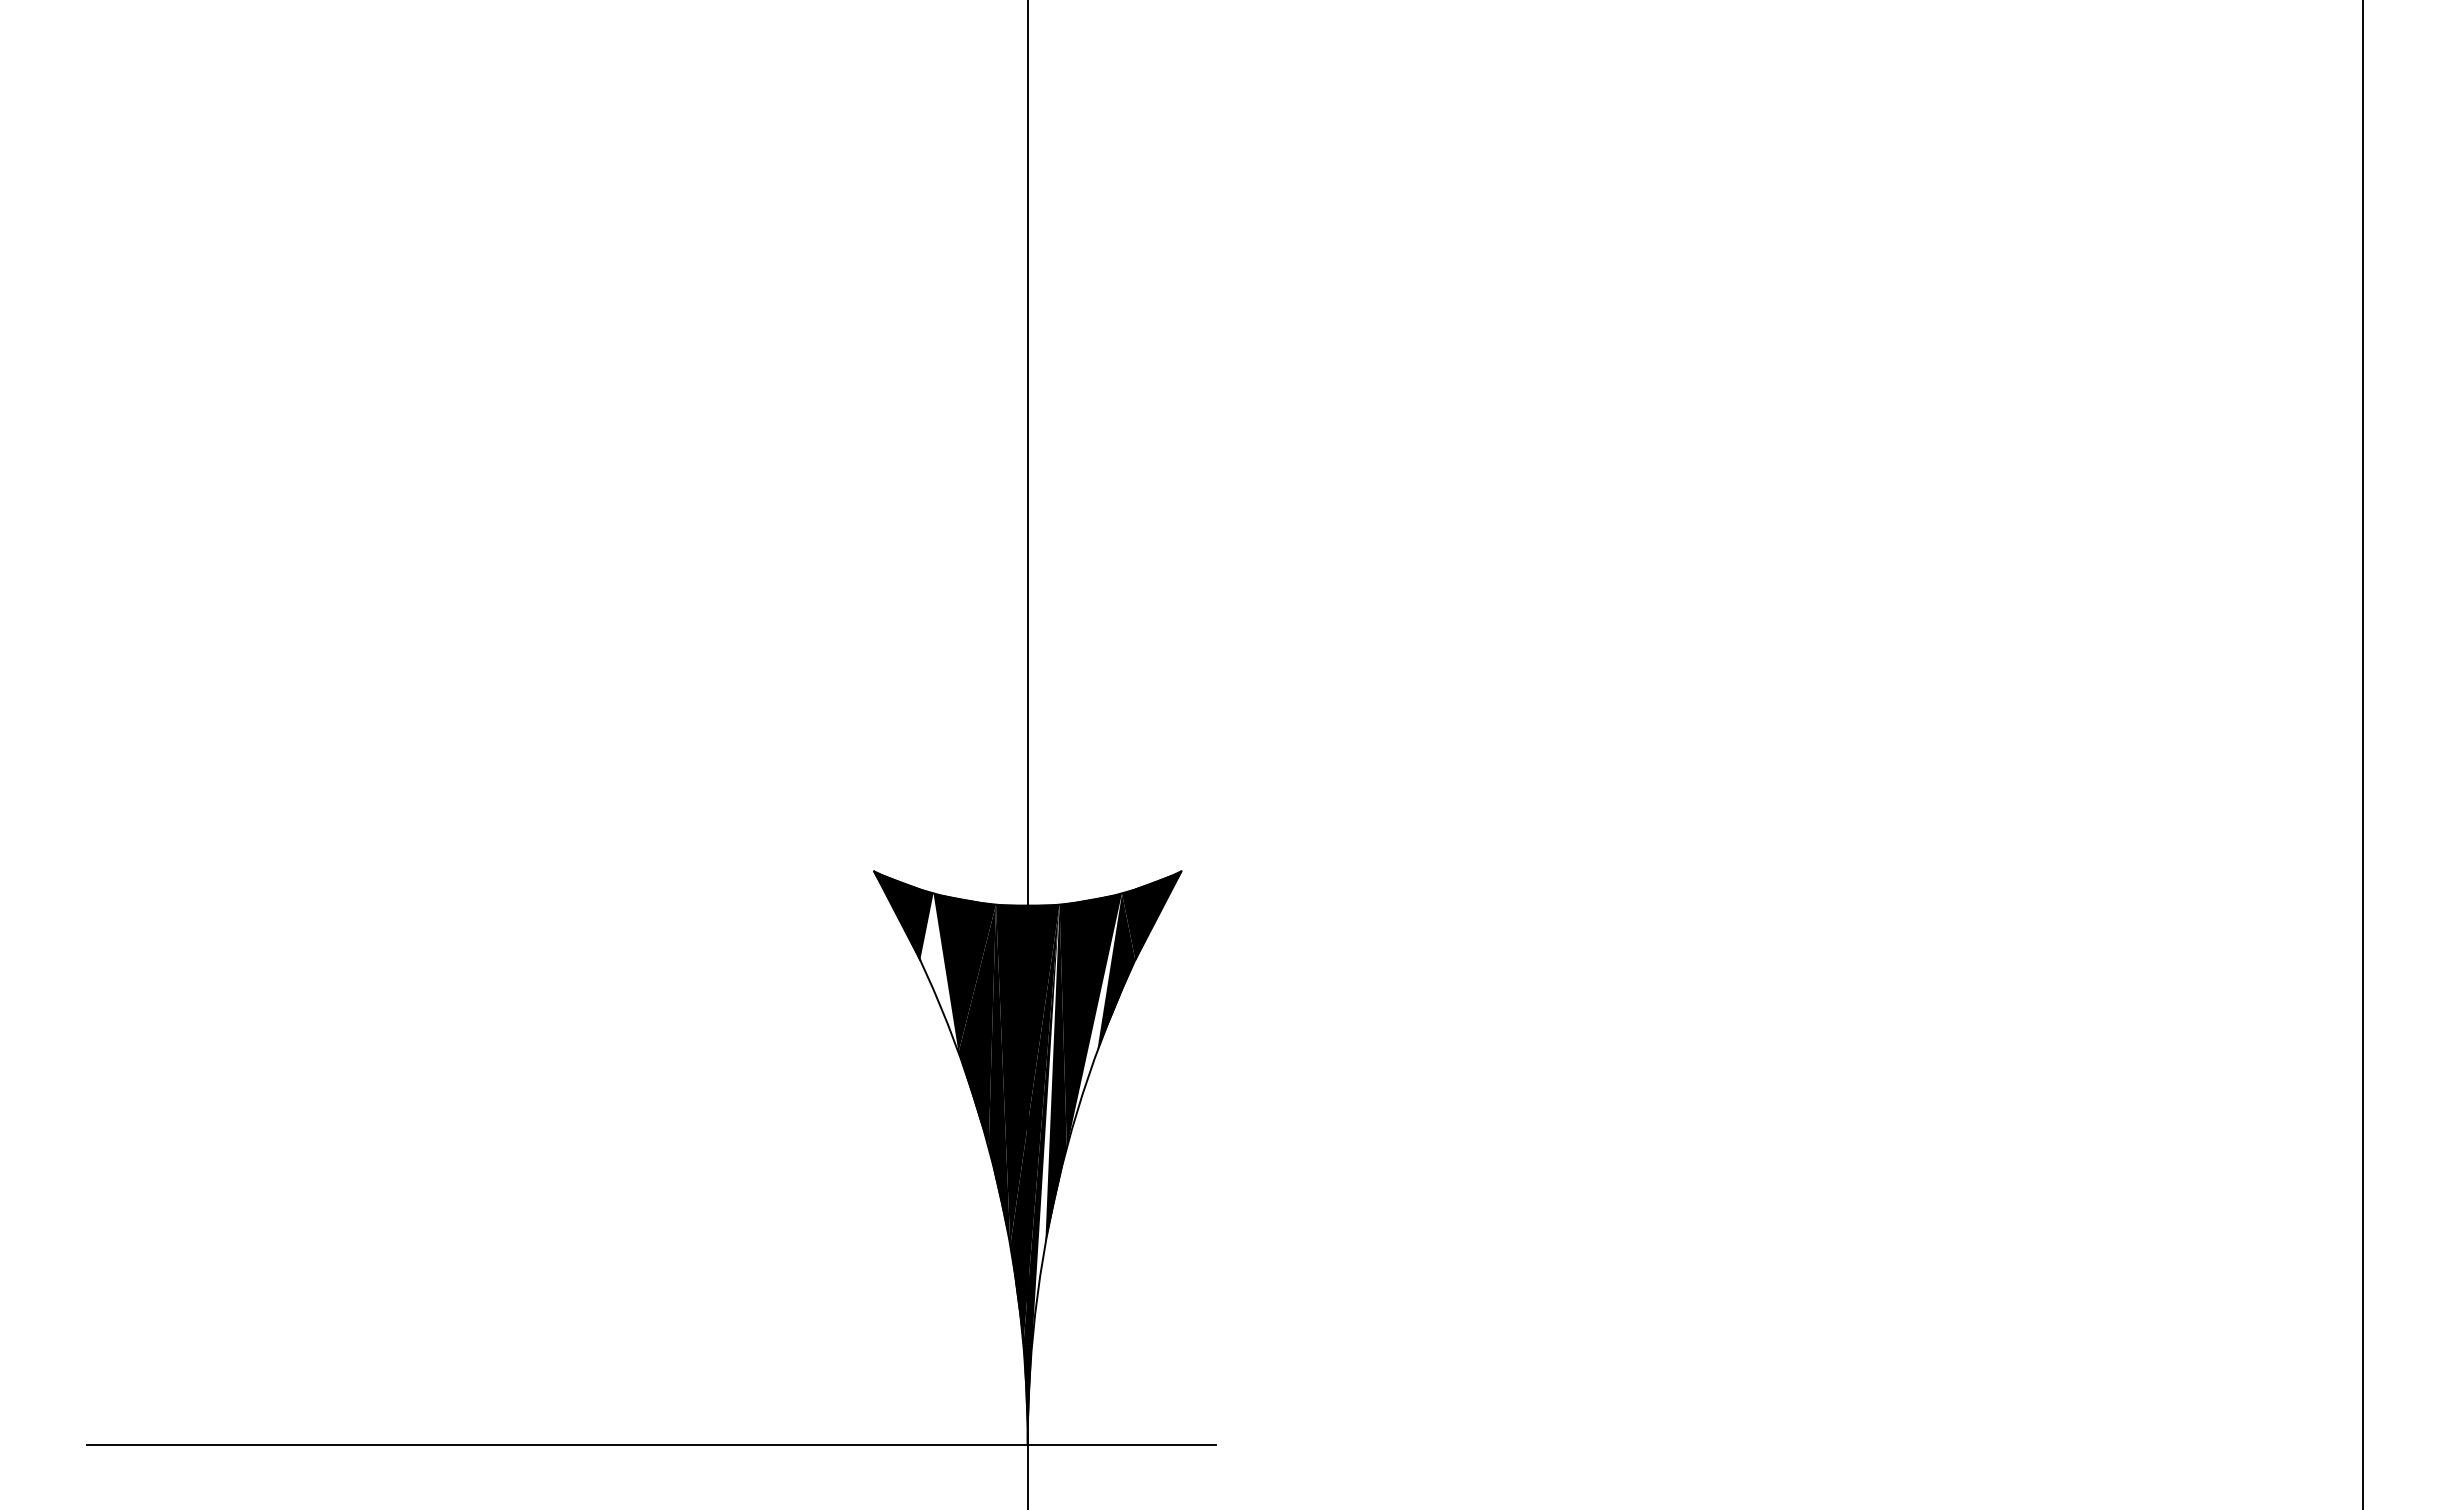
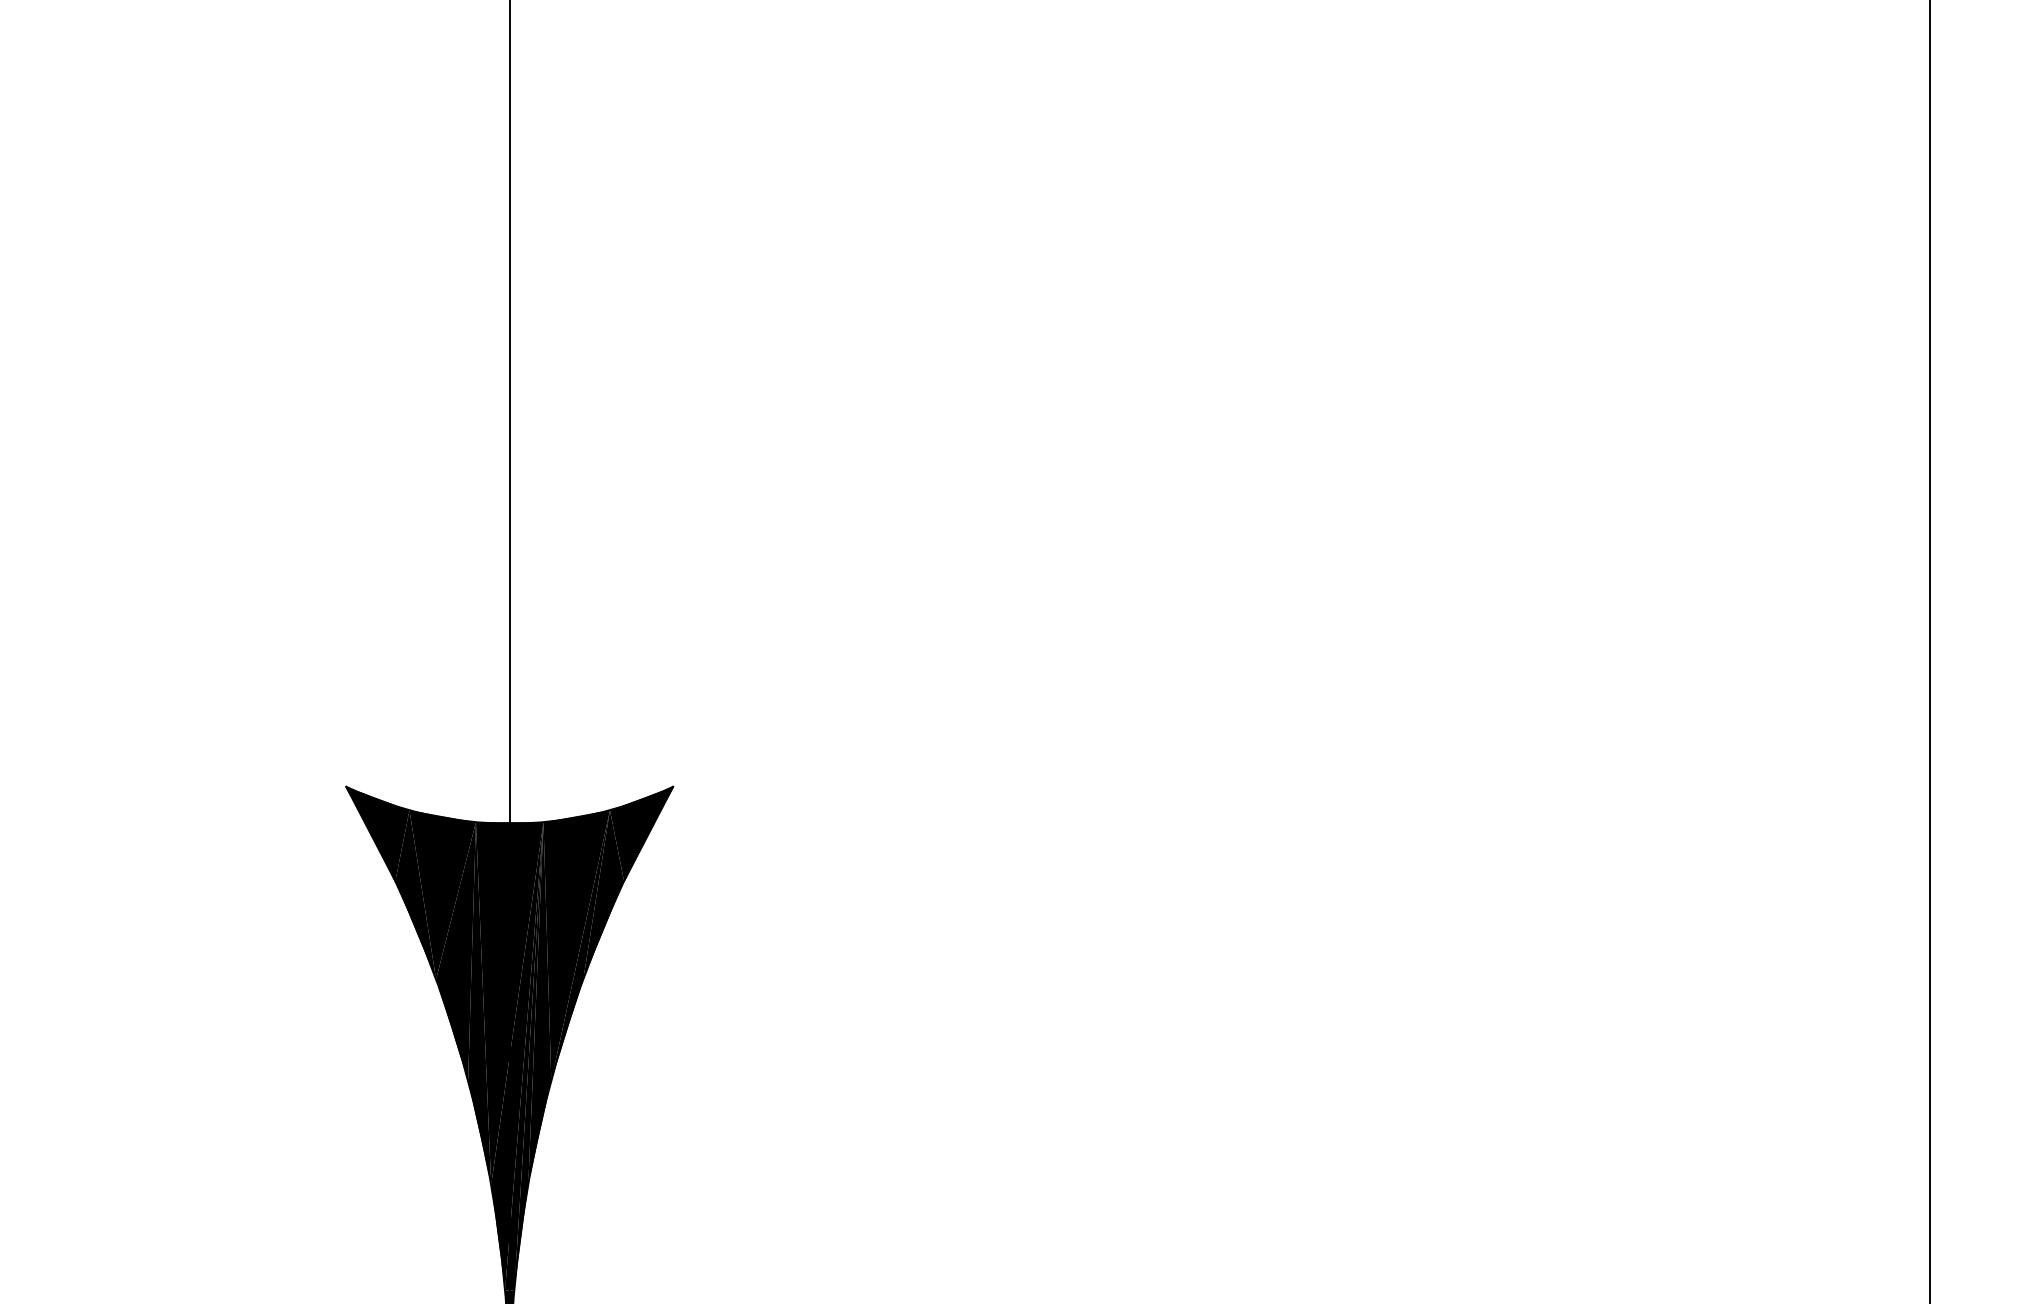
fill: (939, 972) -> (415, 894), added
fill: (1094, 1020) -> (580, 945), added
fill: (1045, 1124) -> (528, 1055), added

